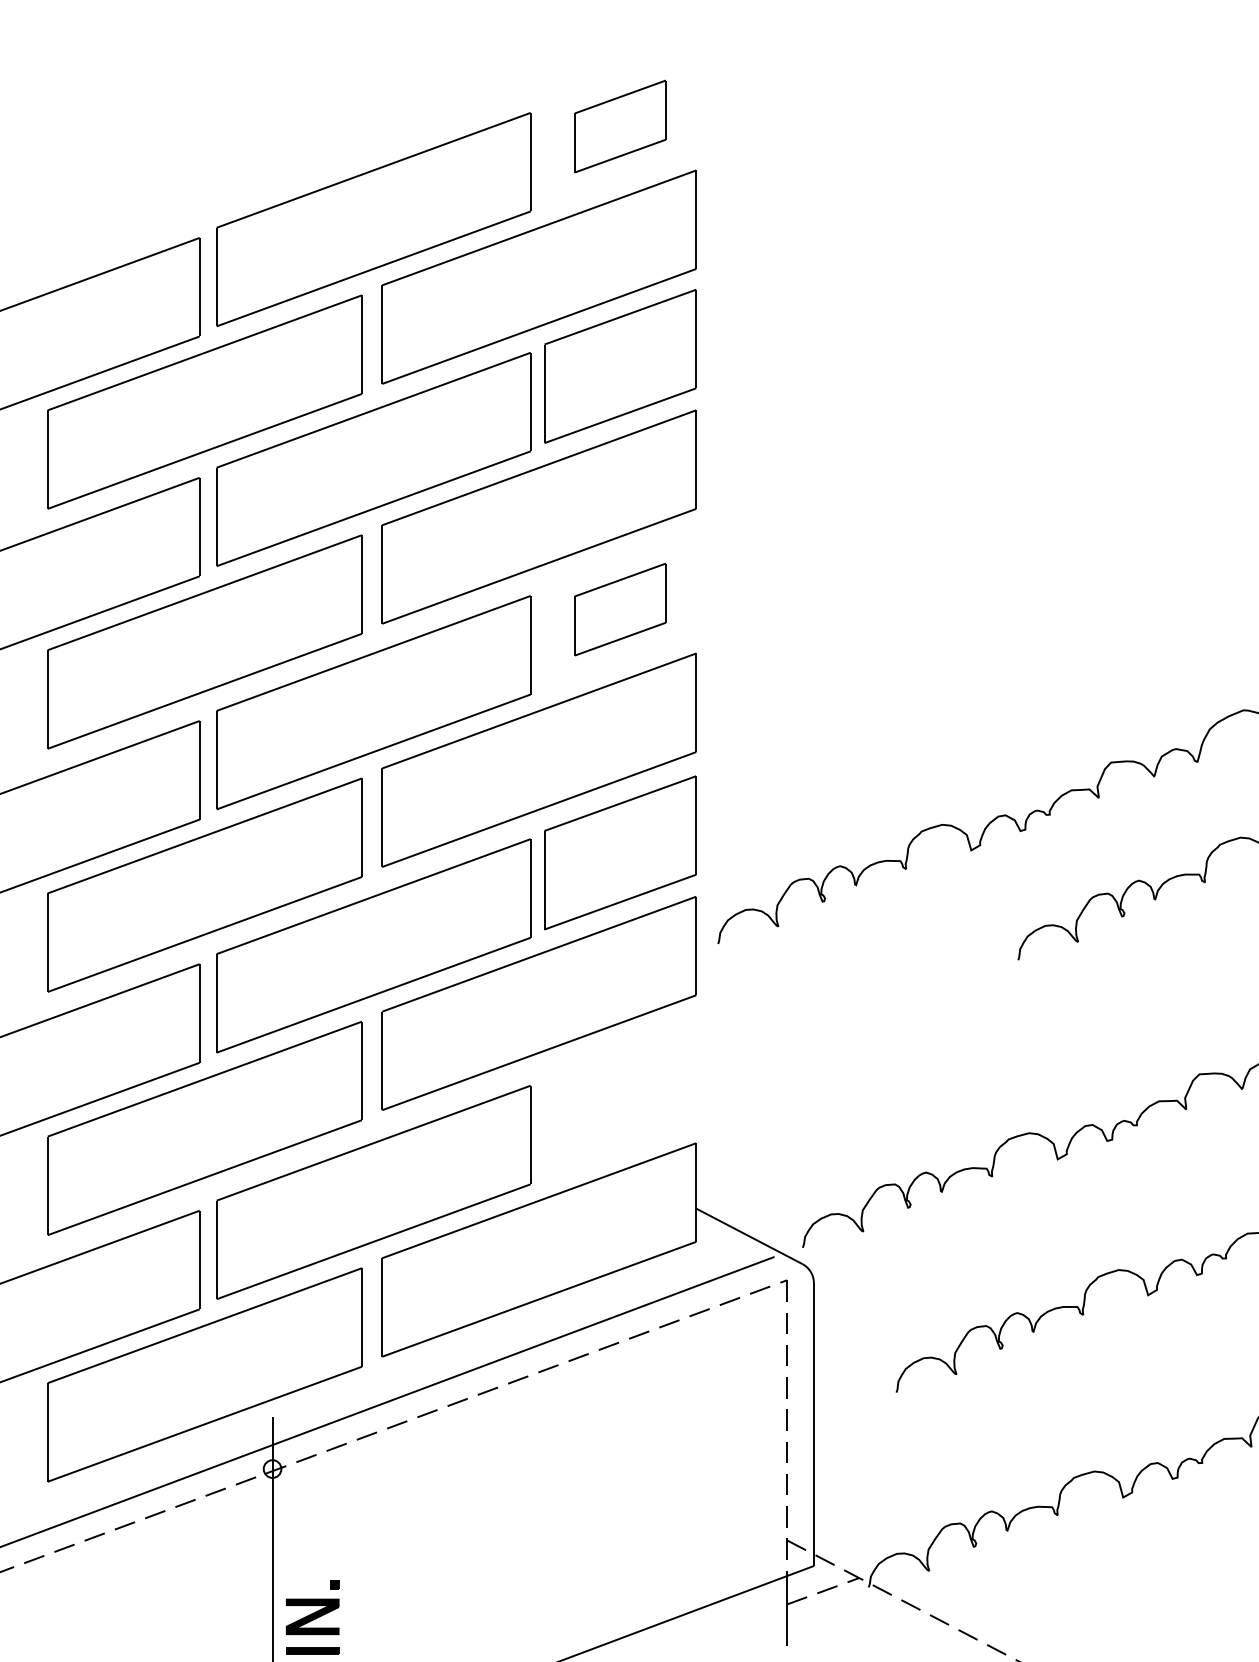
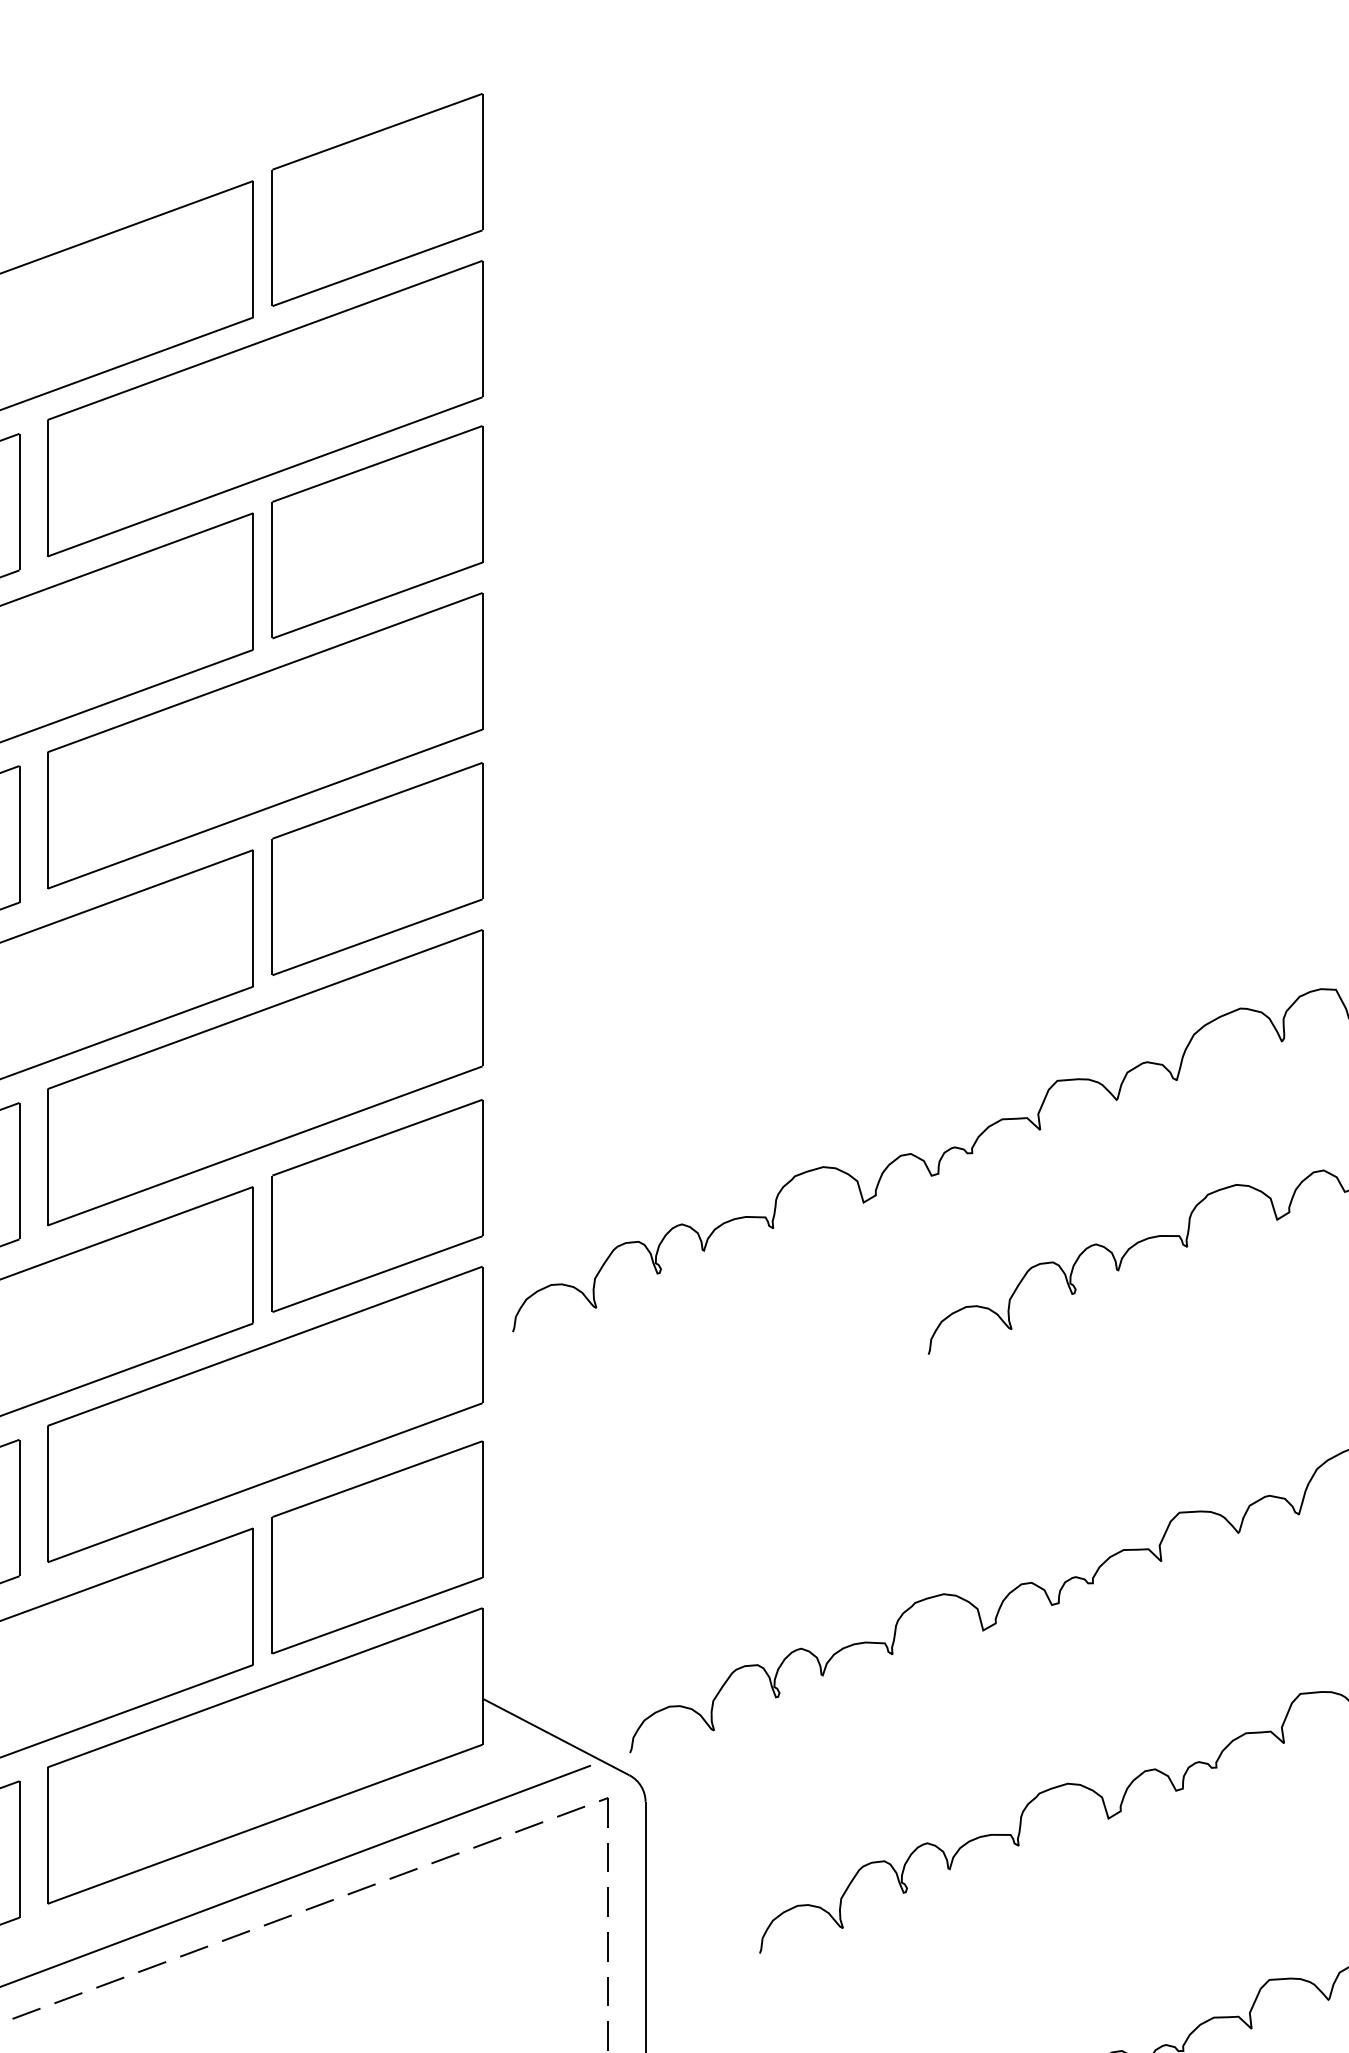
part: (620, 126) -> (377, 199), size x1.67
part: (620, 609) -> (377, 868), size x1.67
part: (620, 1099) -> (377, 1547), added

